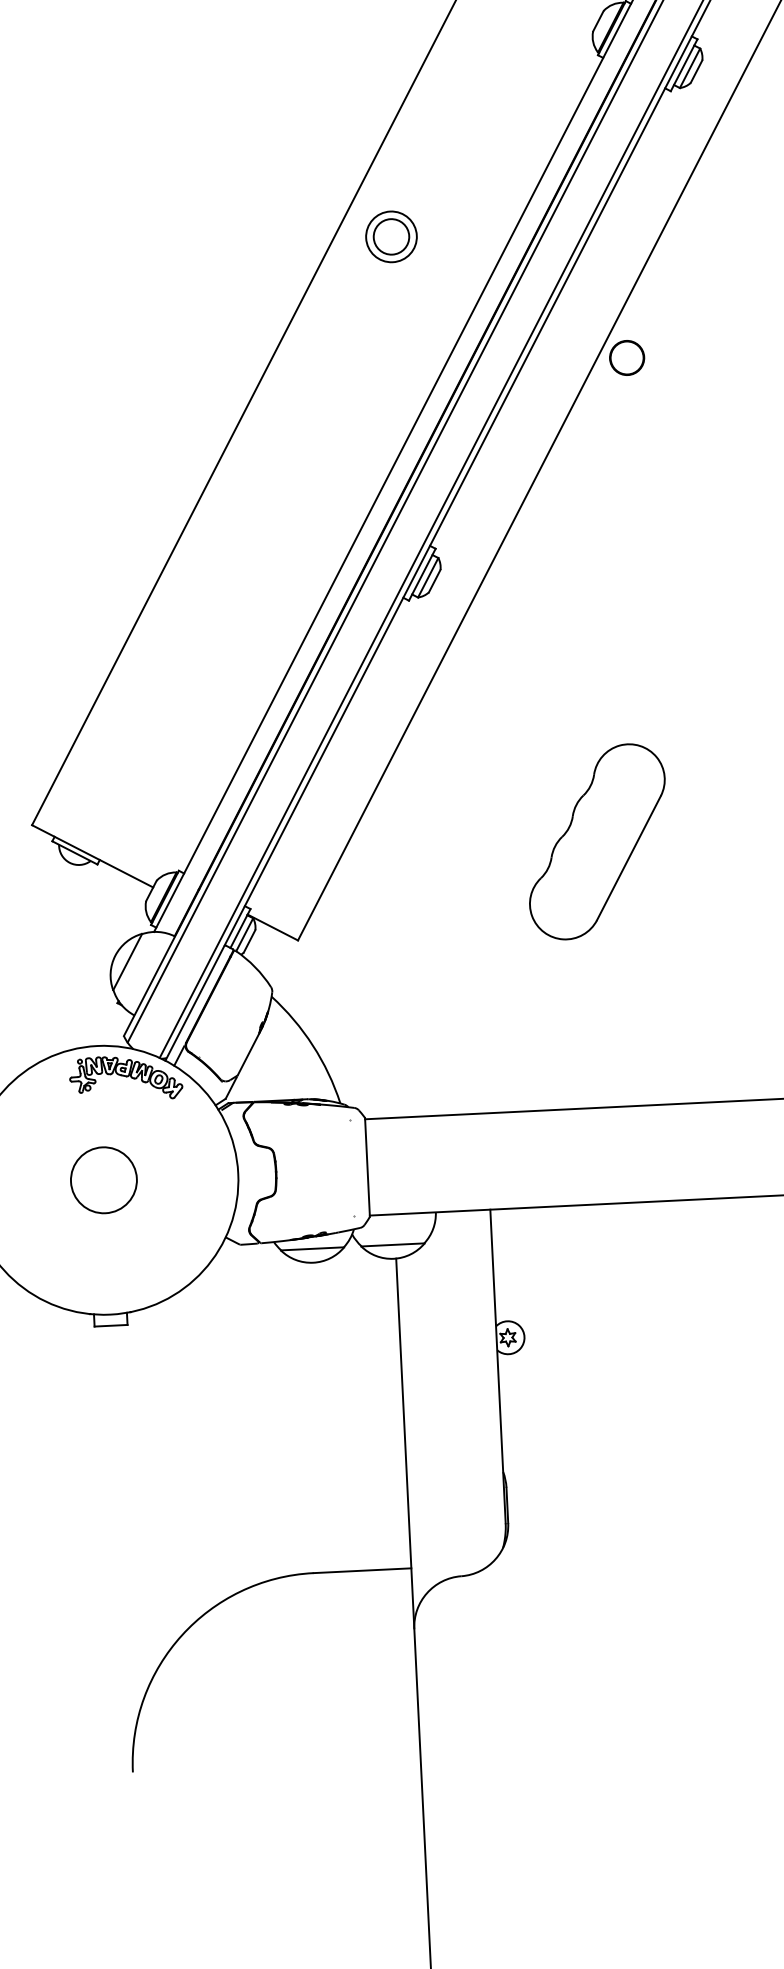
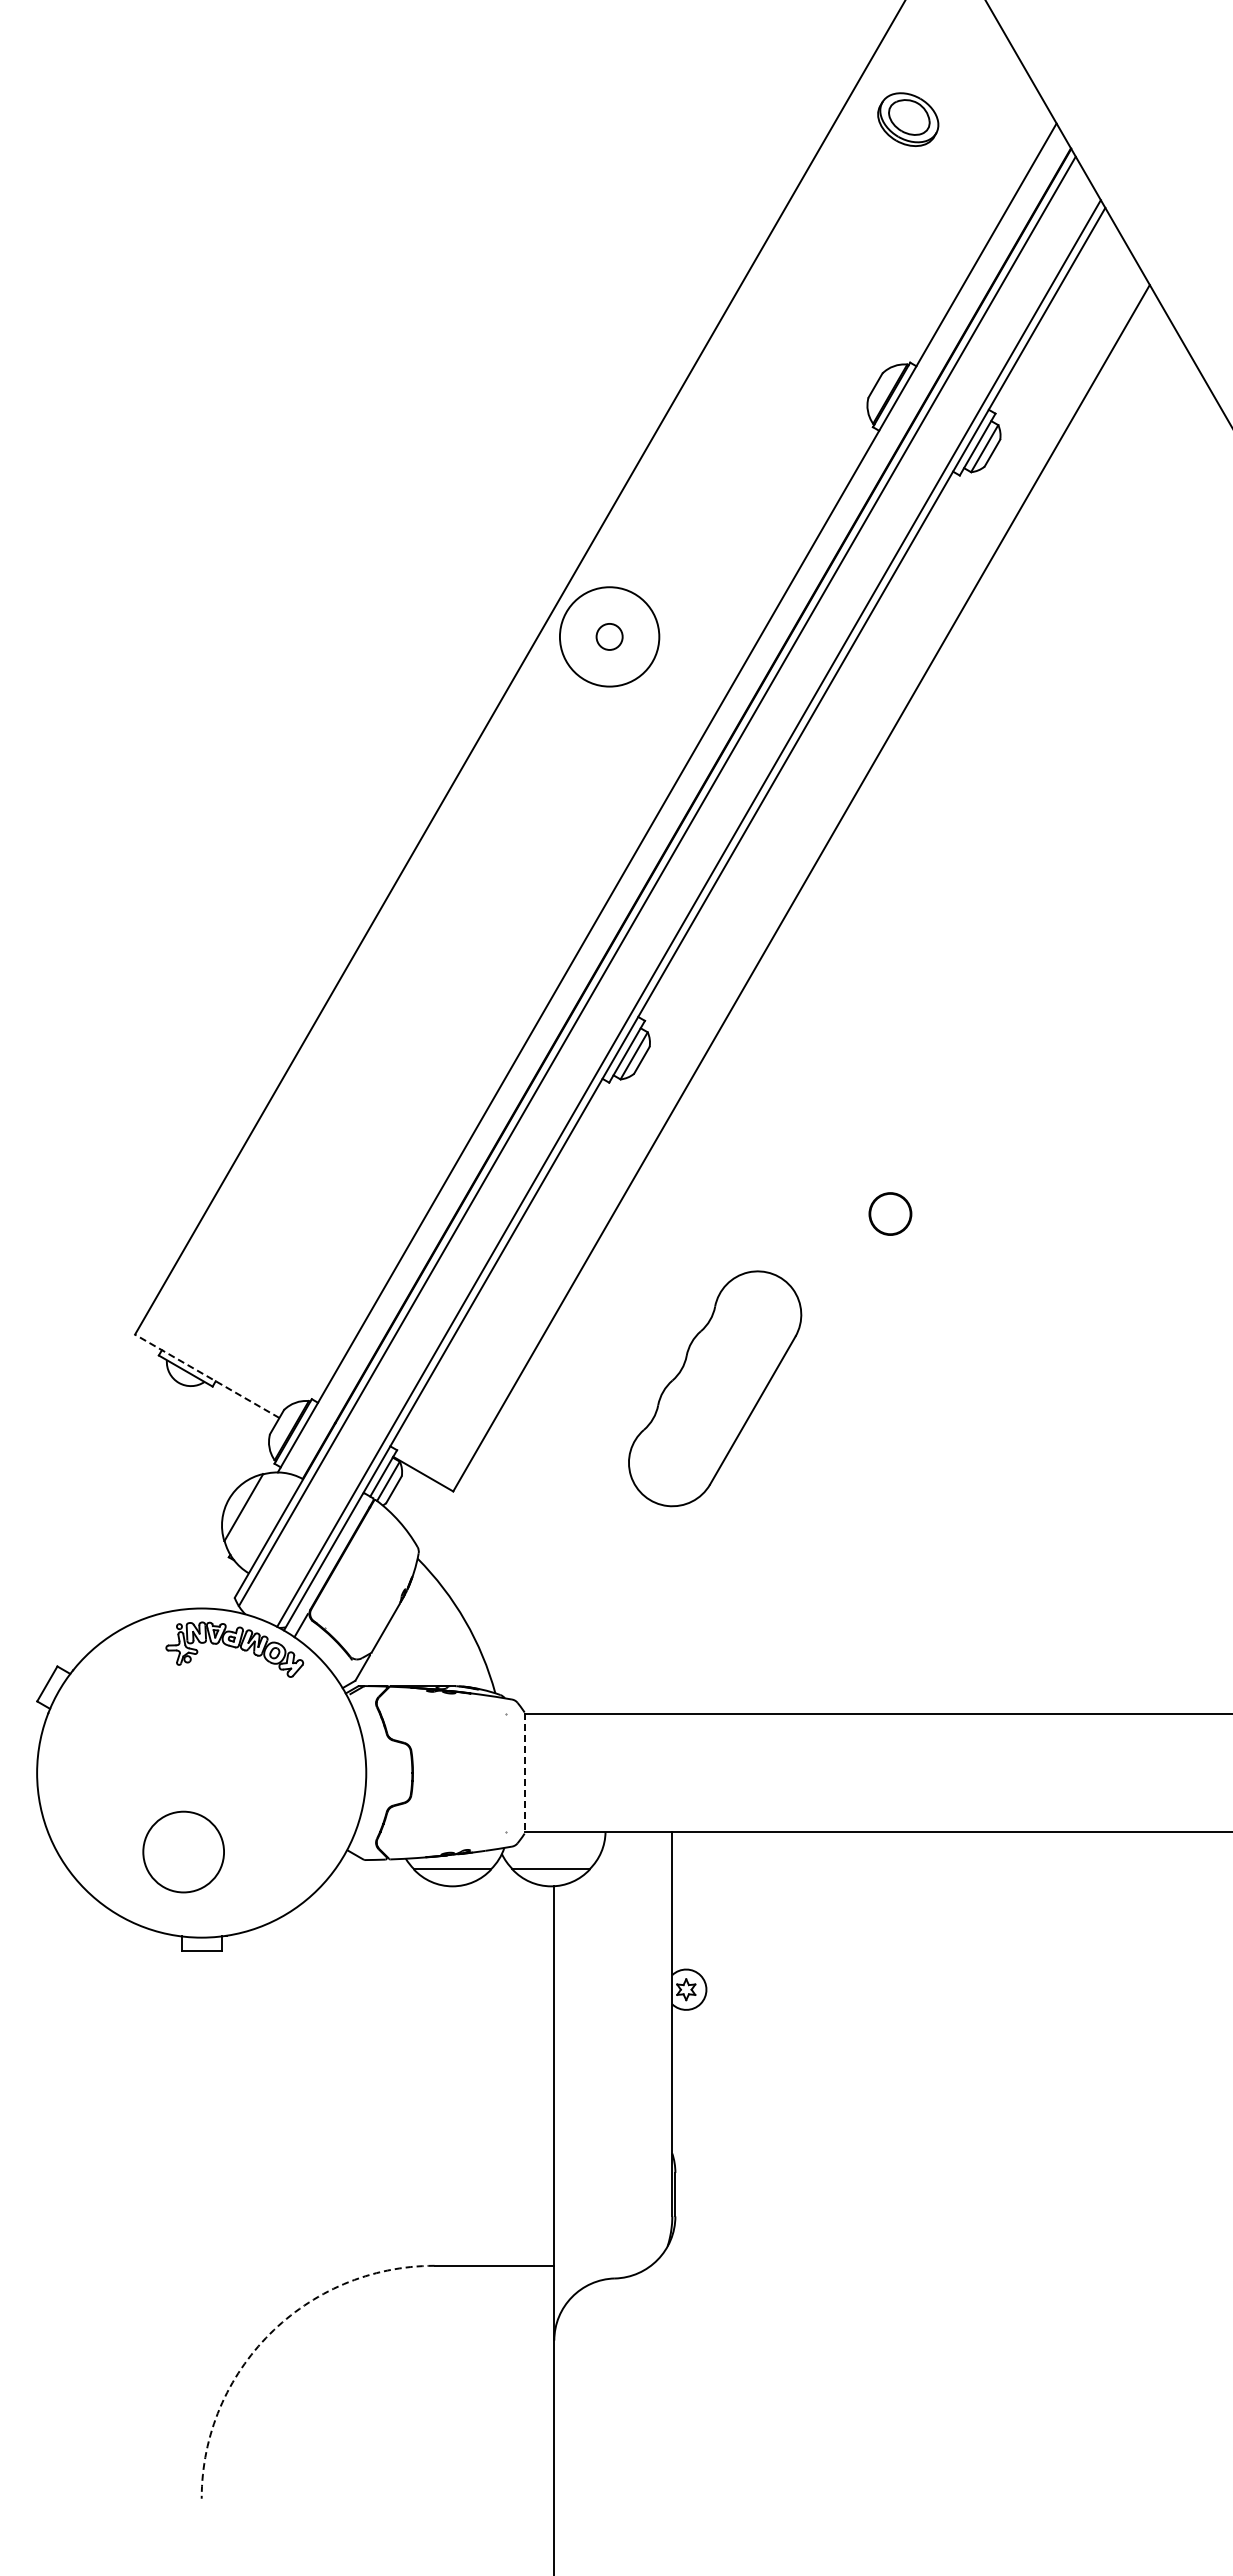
circle: (391, 236) -> (609, 636), size x0.6
circle: (391, 236) -> (609, 636), size x1.6
part: (627, 357) -> (890, 1213), moved
part: (597, 841) -> (715, 1388), moved
line: (92, 856) -> (206, 1376), solid -> dashed
line: (367, 1167) -> (524, 1773), solid -> dashed
circle: (103, 1179) -> (183, 1851), moved
arc: (181, 1635) -> (269, 2334), solid -> dashed

